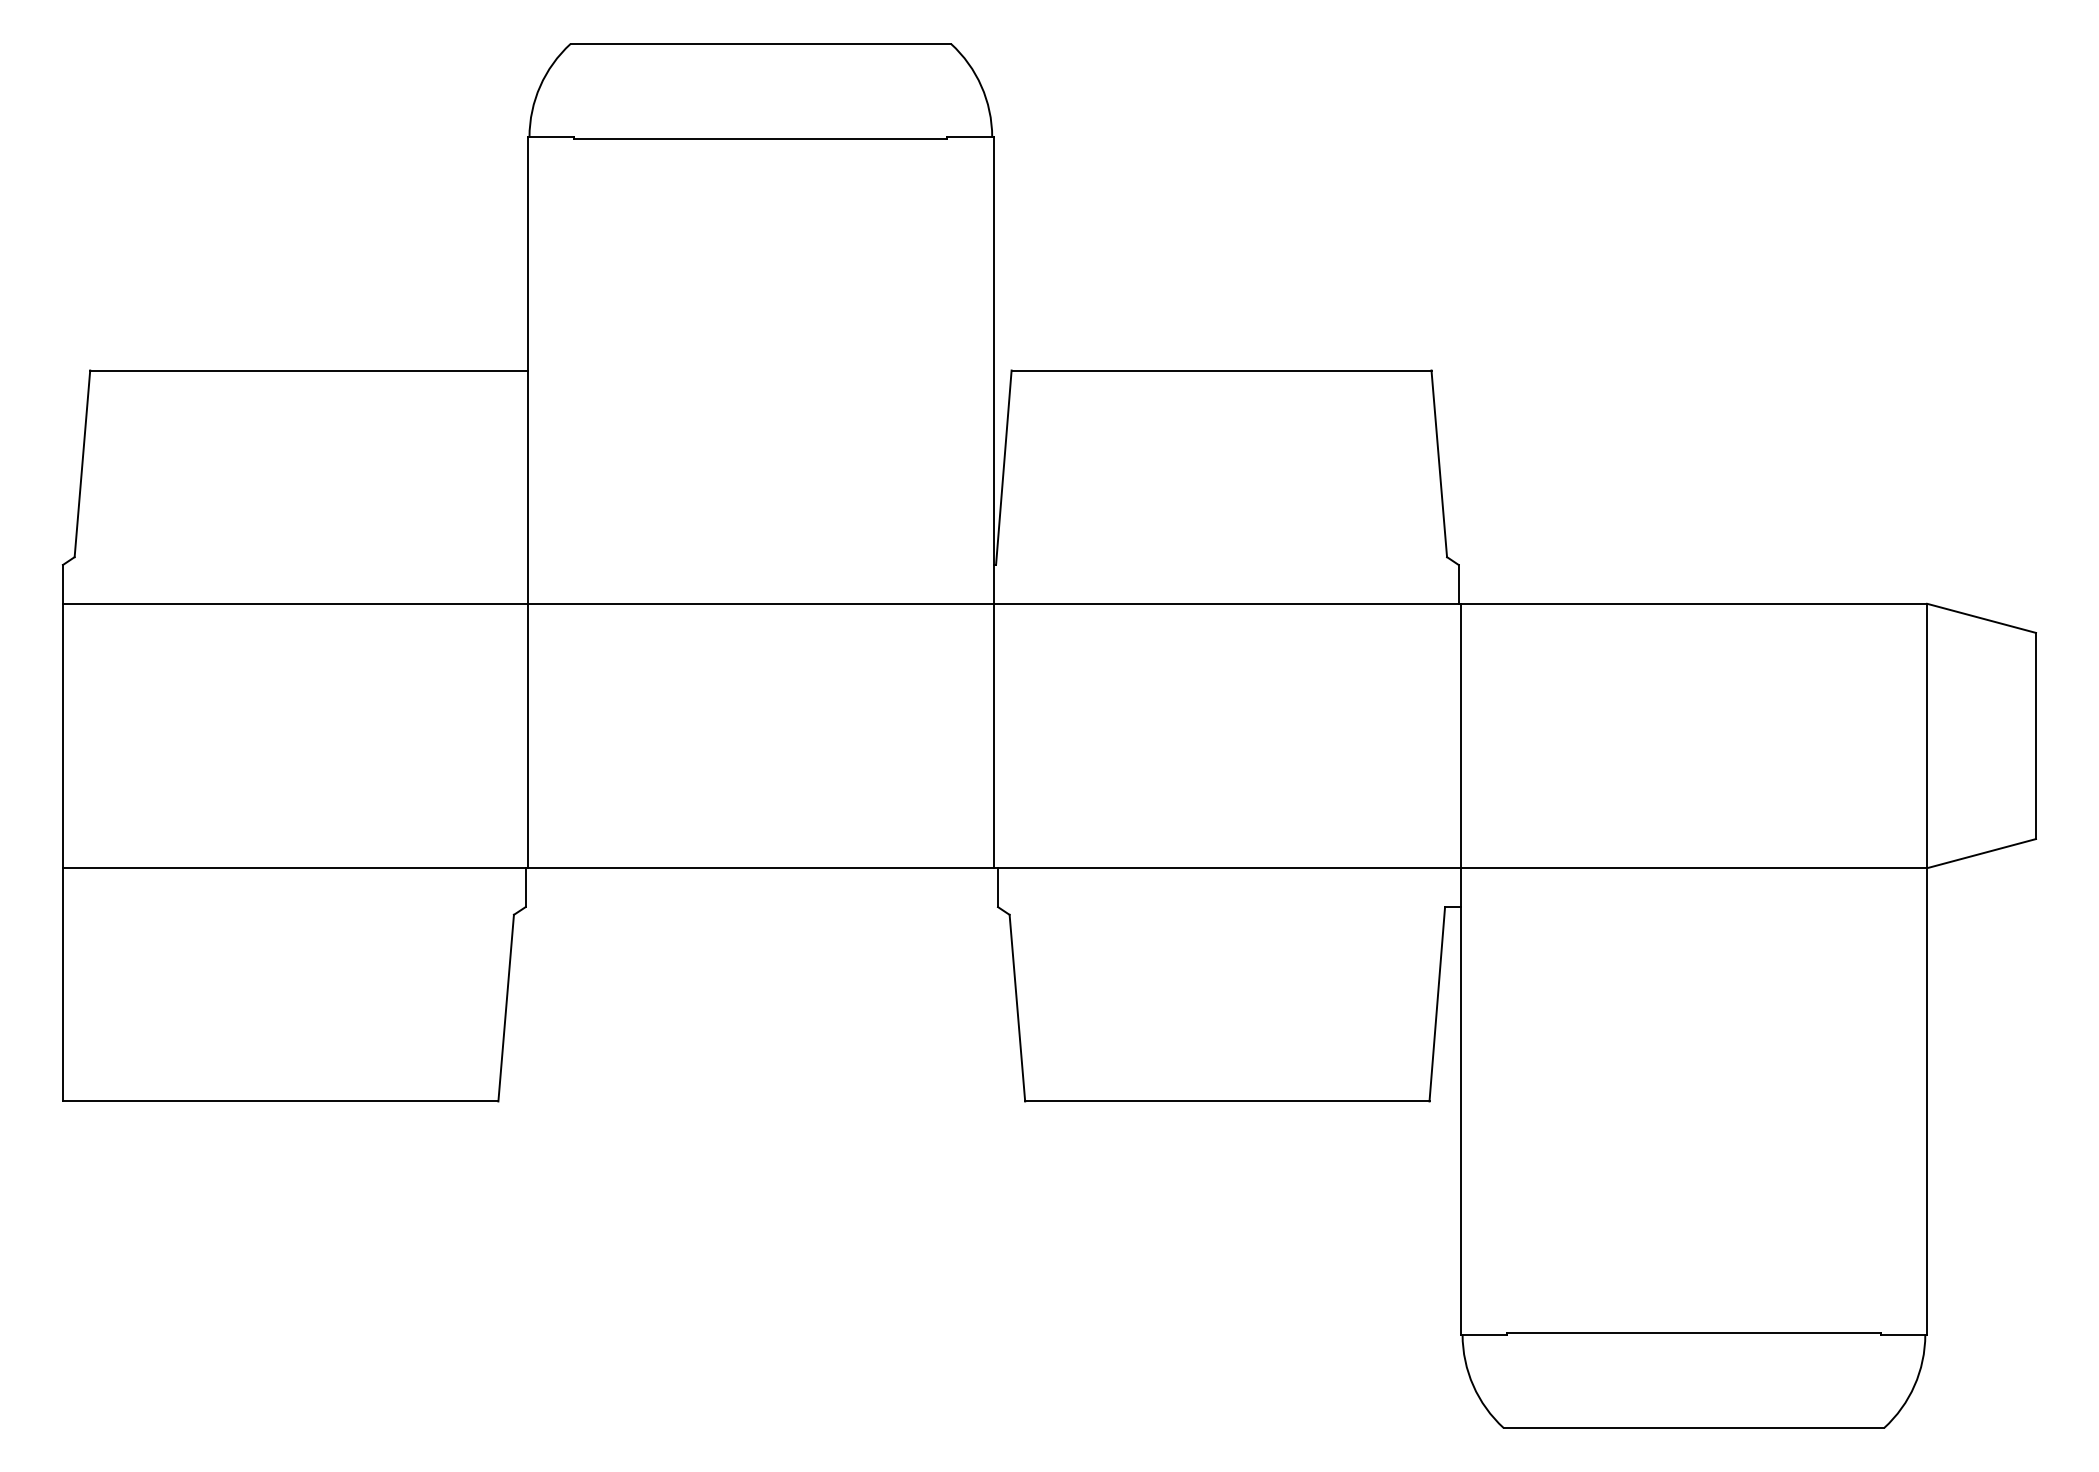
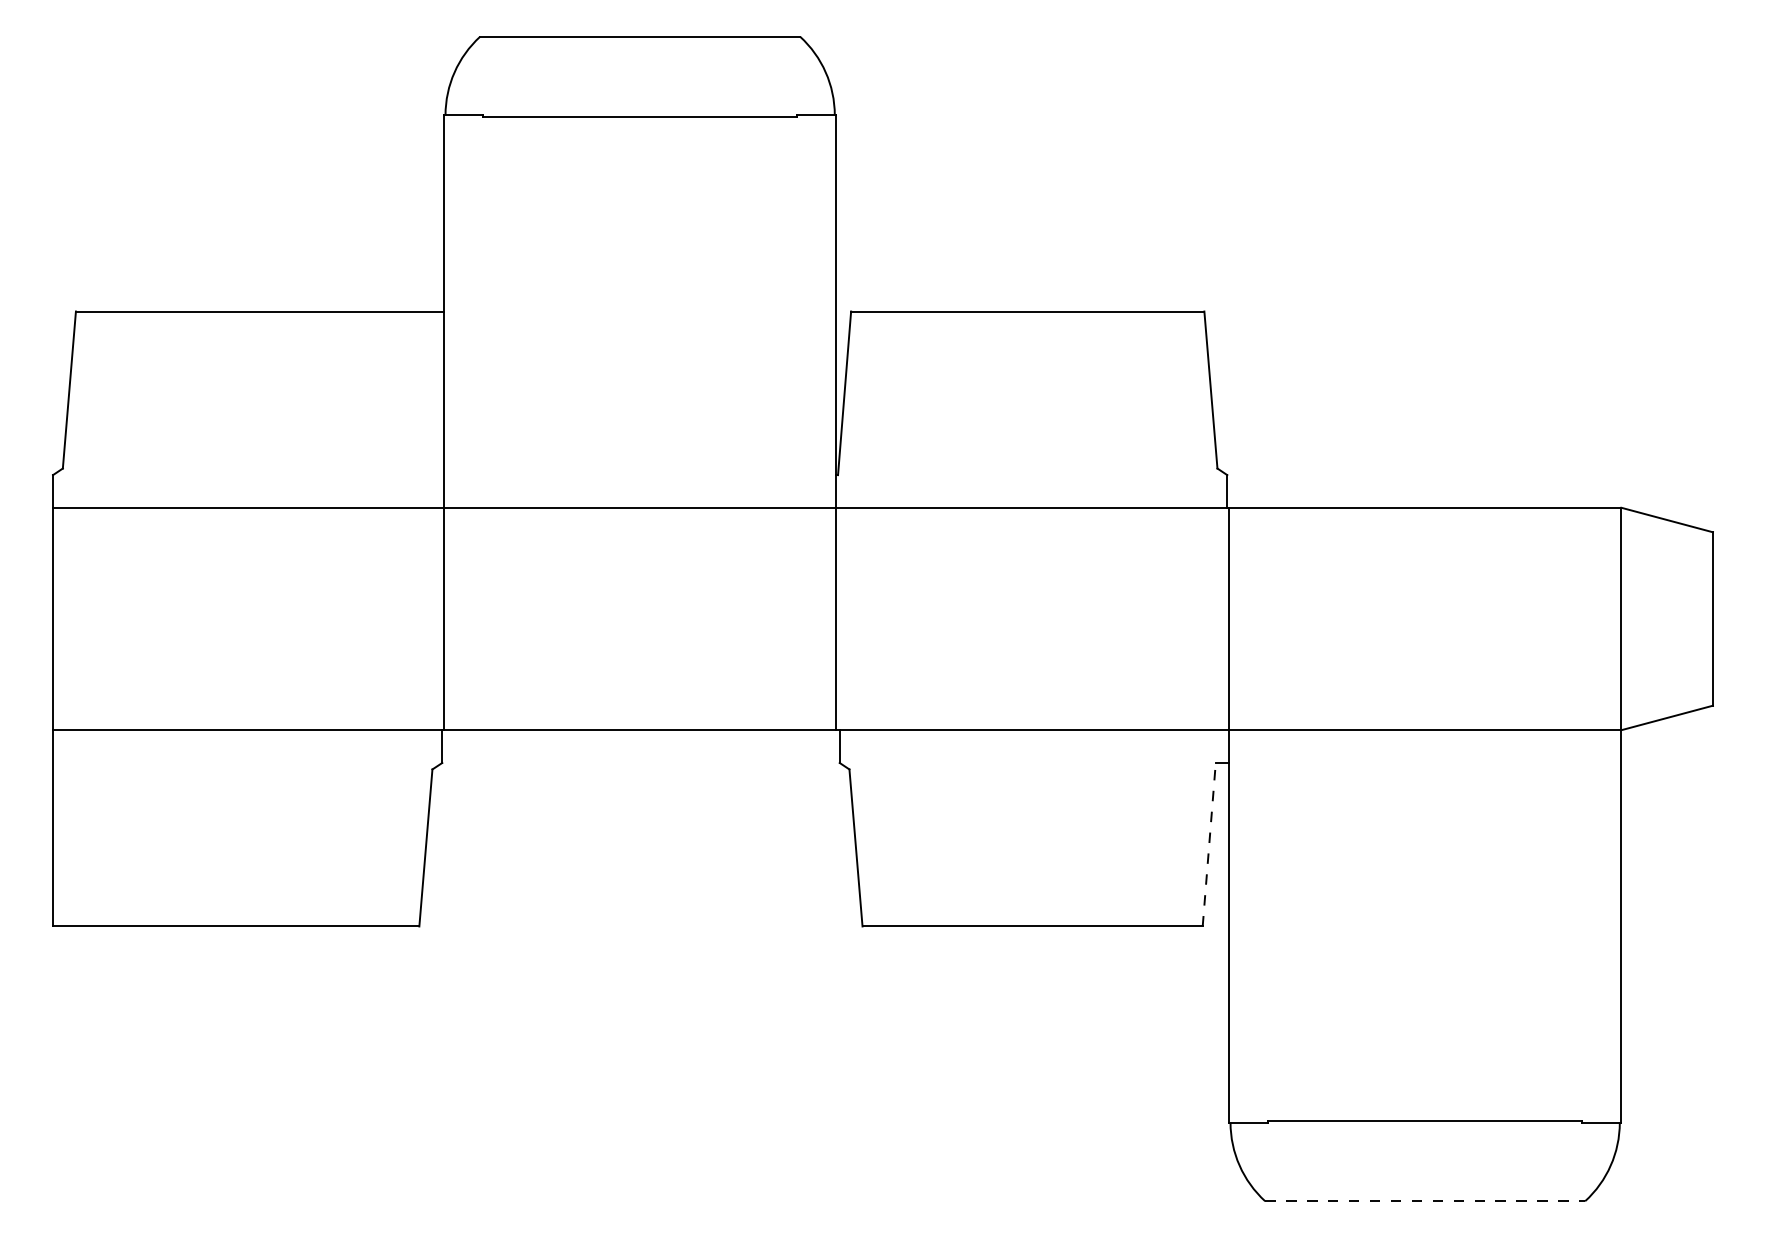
line: (1437, 1003) -> (1209, 844), solid -> dashed
line: (1694, 1428) -> (1425, 1201), solid -> dashed

